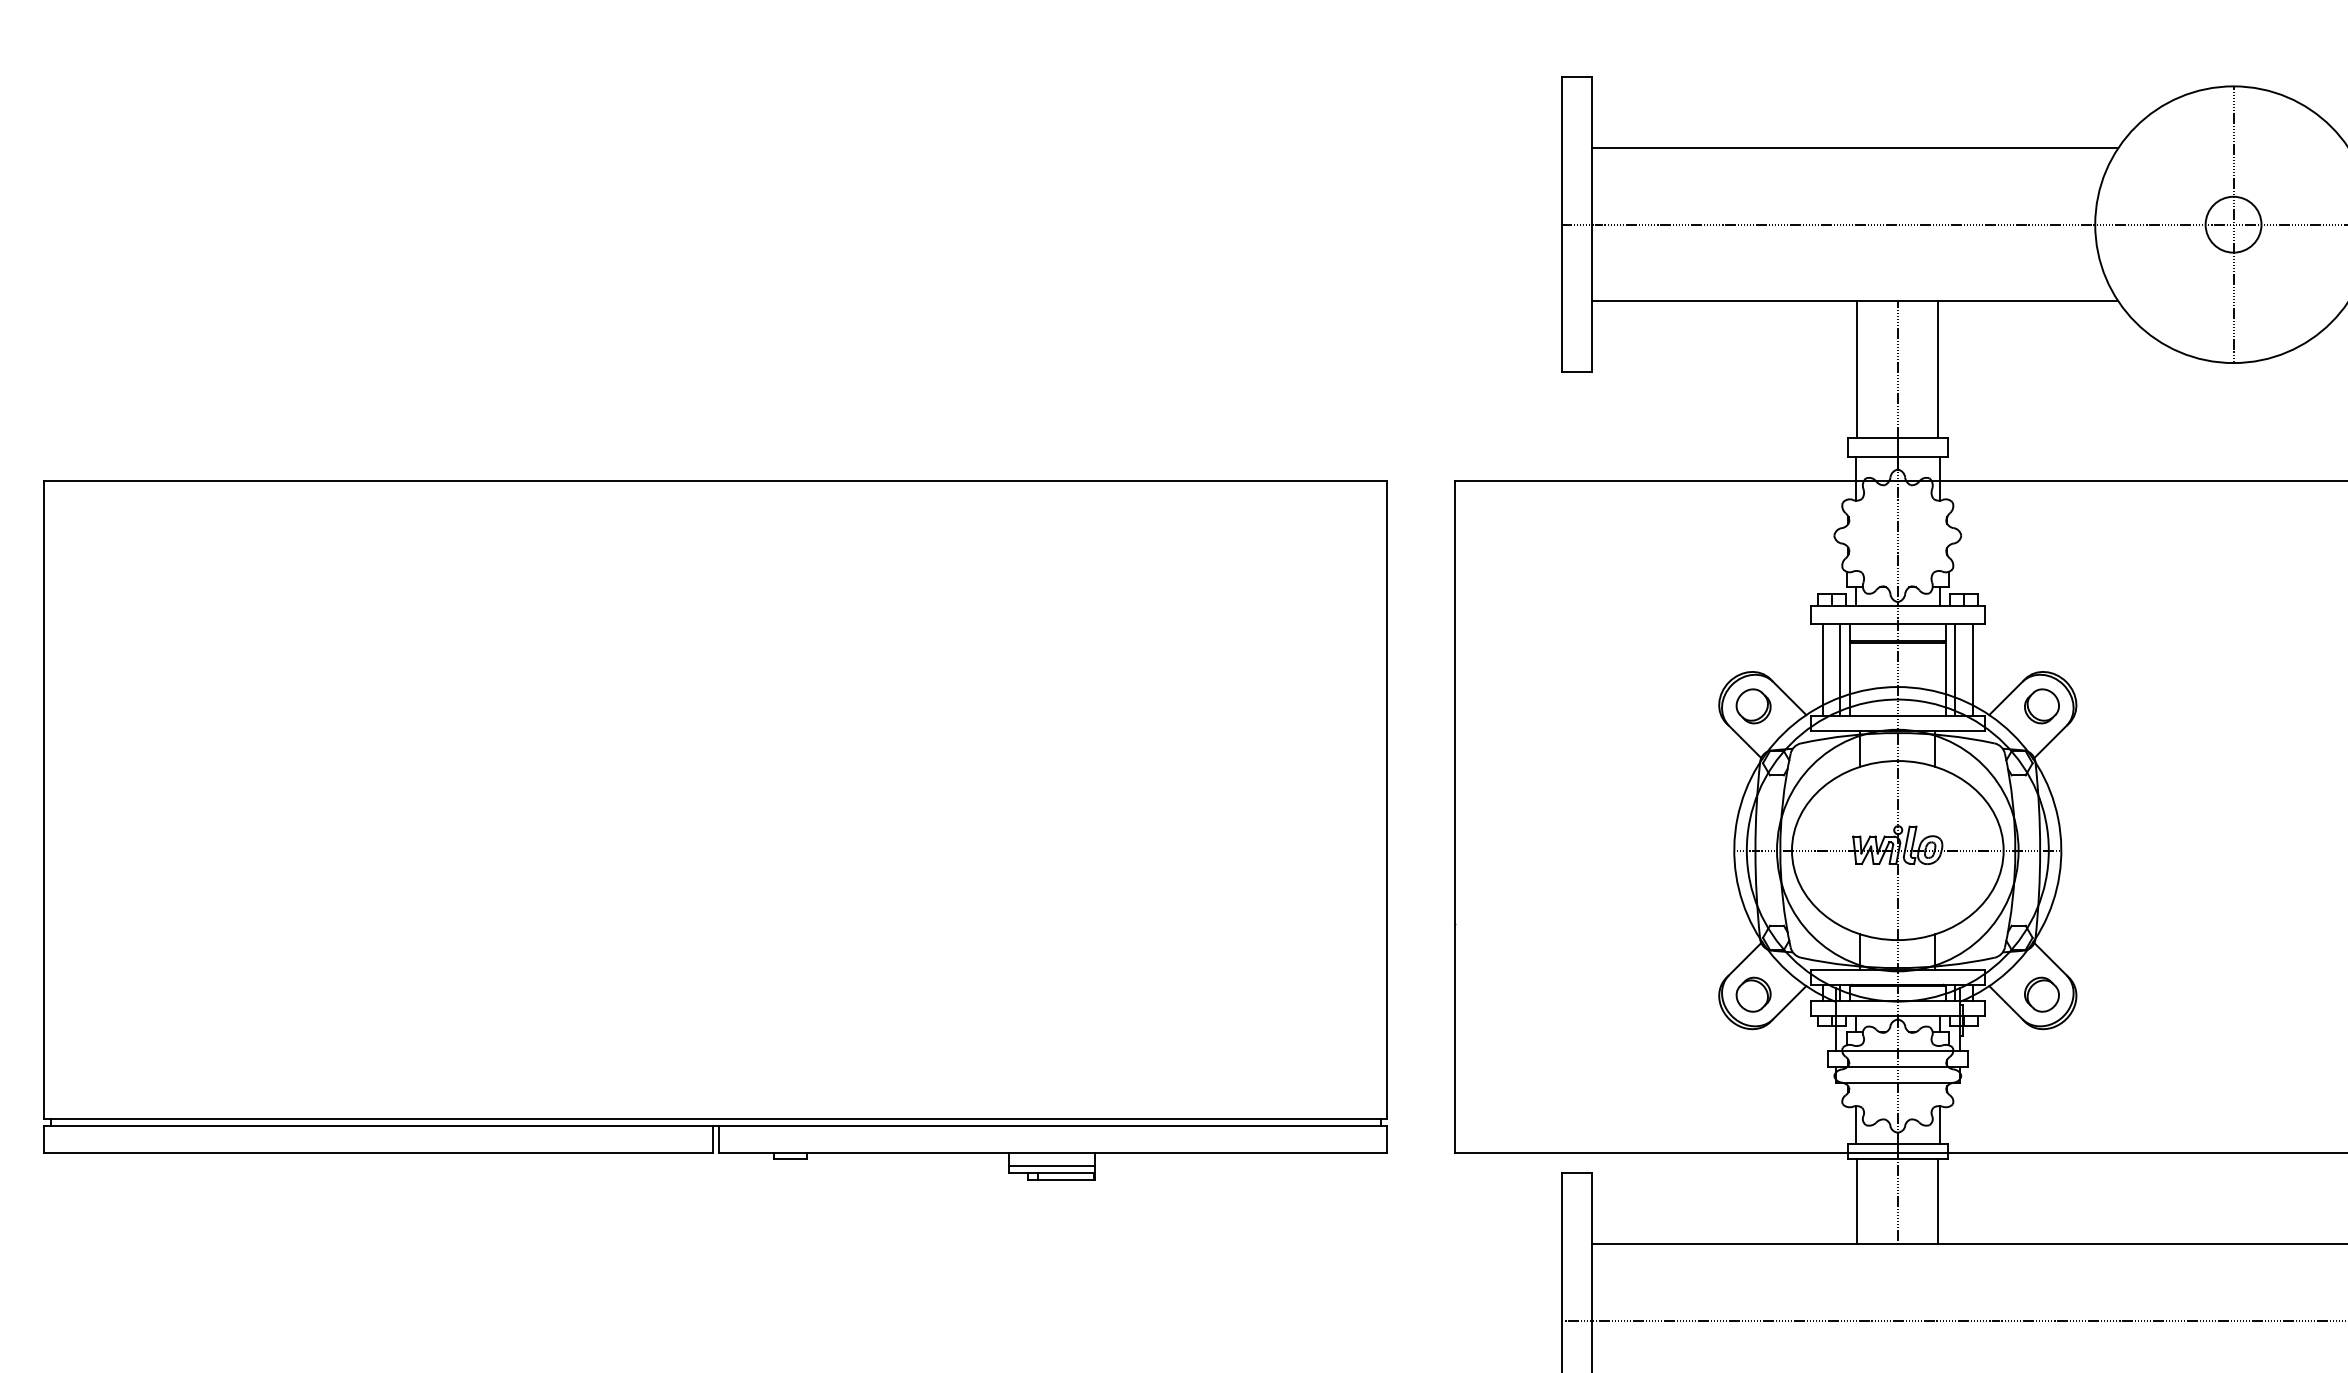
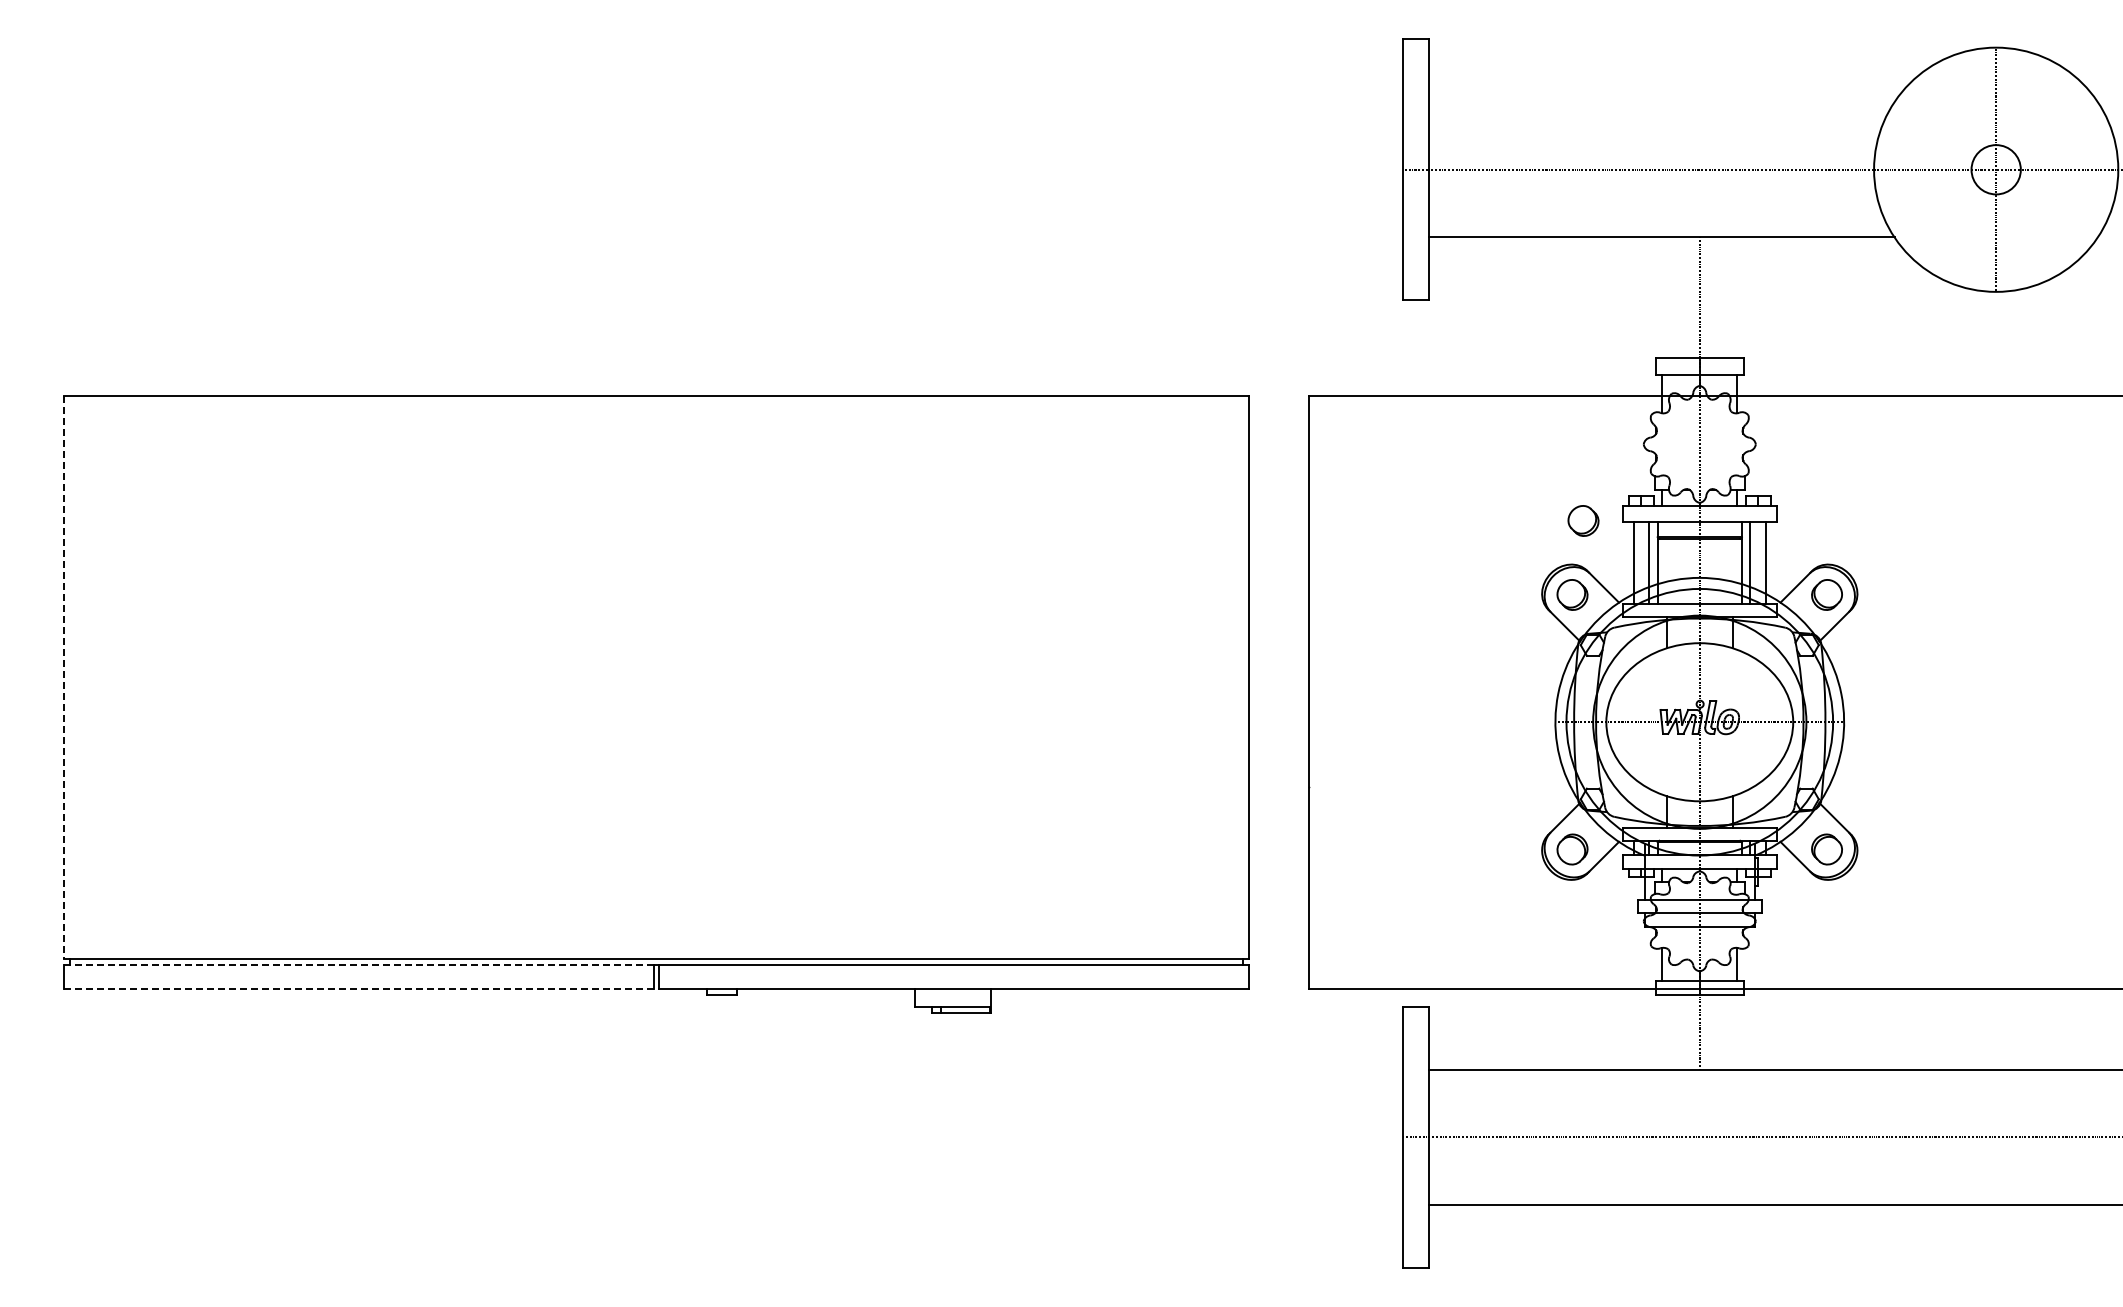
line: (1854, 148) -> (1661, 102), removed
line: (1856, 369) -> (1663, 297), removed
line: (1938, 369) -> (1735, 297), removed
part: (1766, 622) -> (1583, 520), added
line: (44, 799) -> (63, 677), solid -> dashed
line: (378, 1126) -> (358, 965), solid -> dashed
line: (379, 1153) -> (359, 989), solid -> dashed
line: (1051, 1165) -> (952, 1000), removed
line: (1856, 1200) -> (1663, 1031), removed
line: (1938, 1200) -> (1735, 1031), removed

